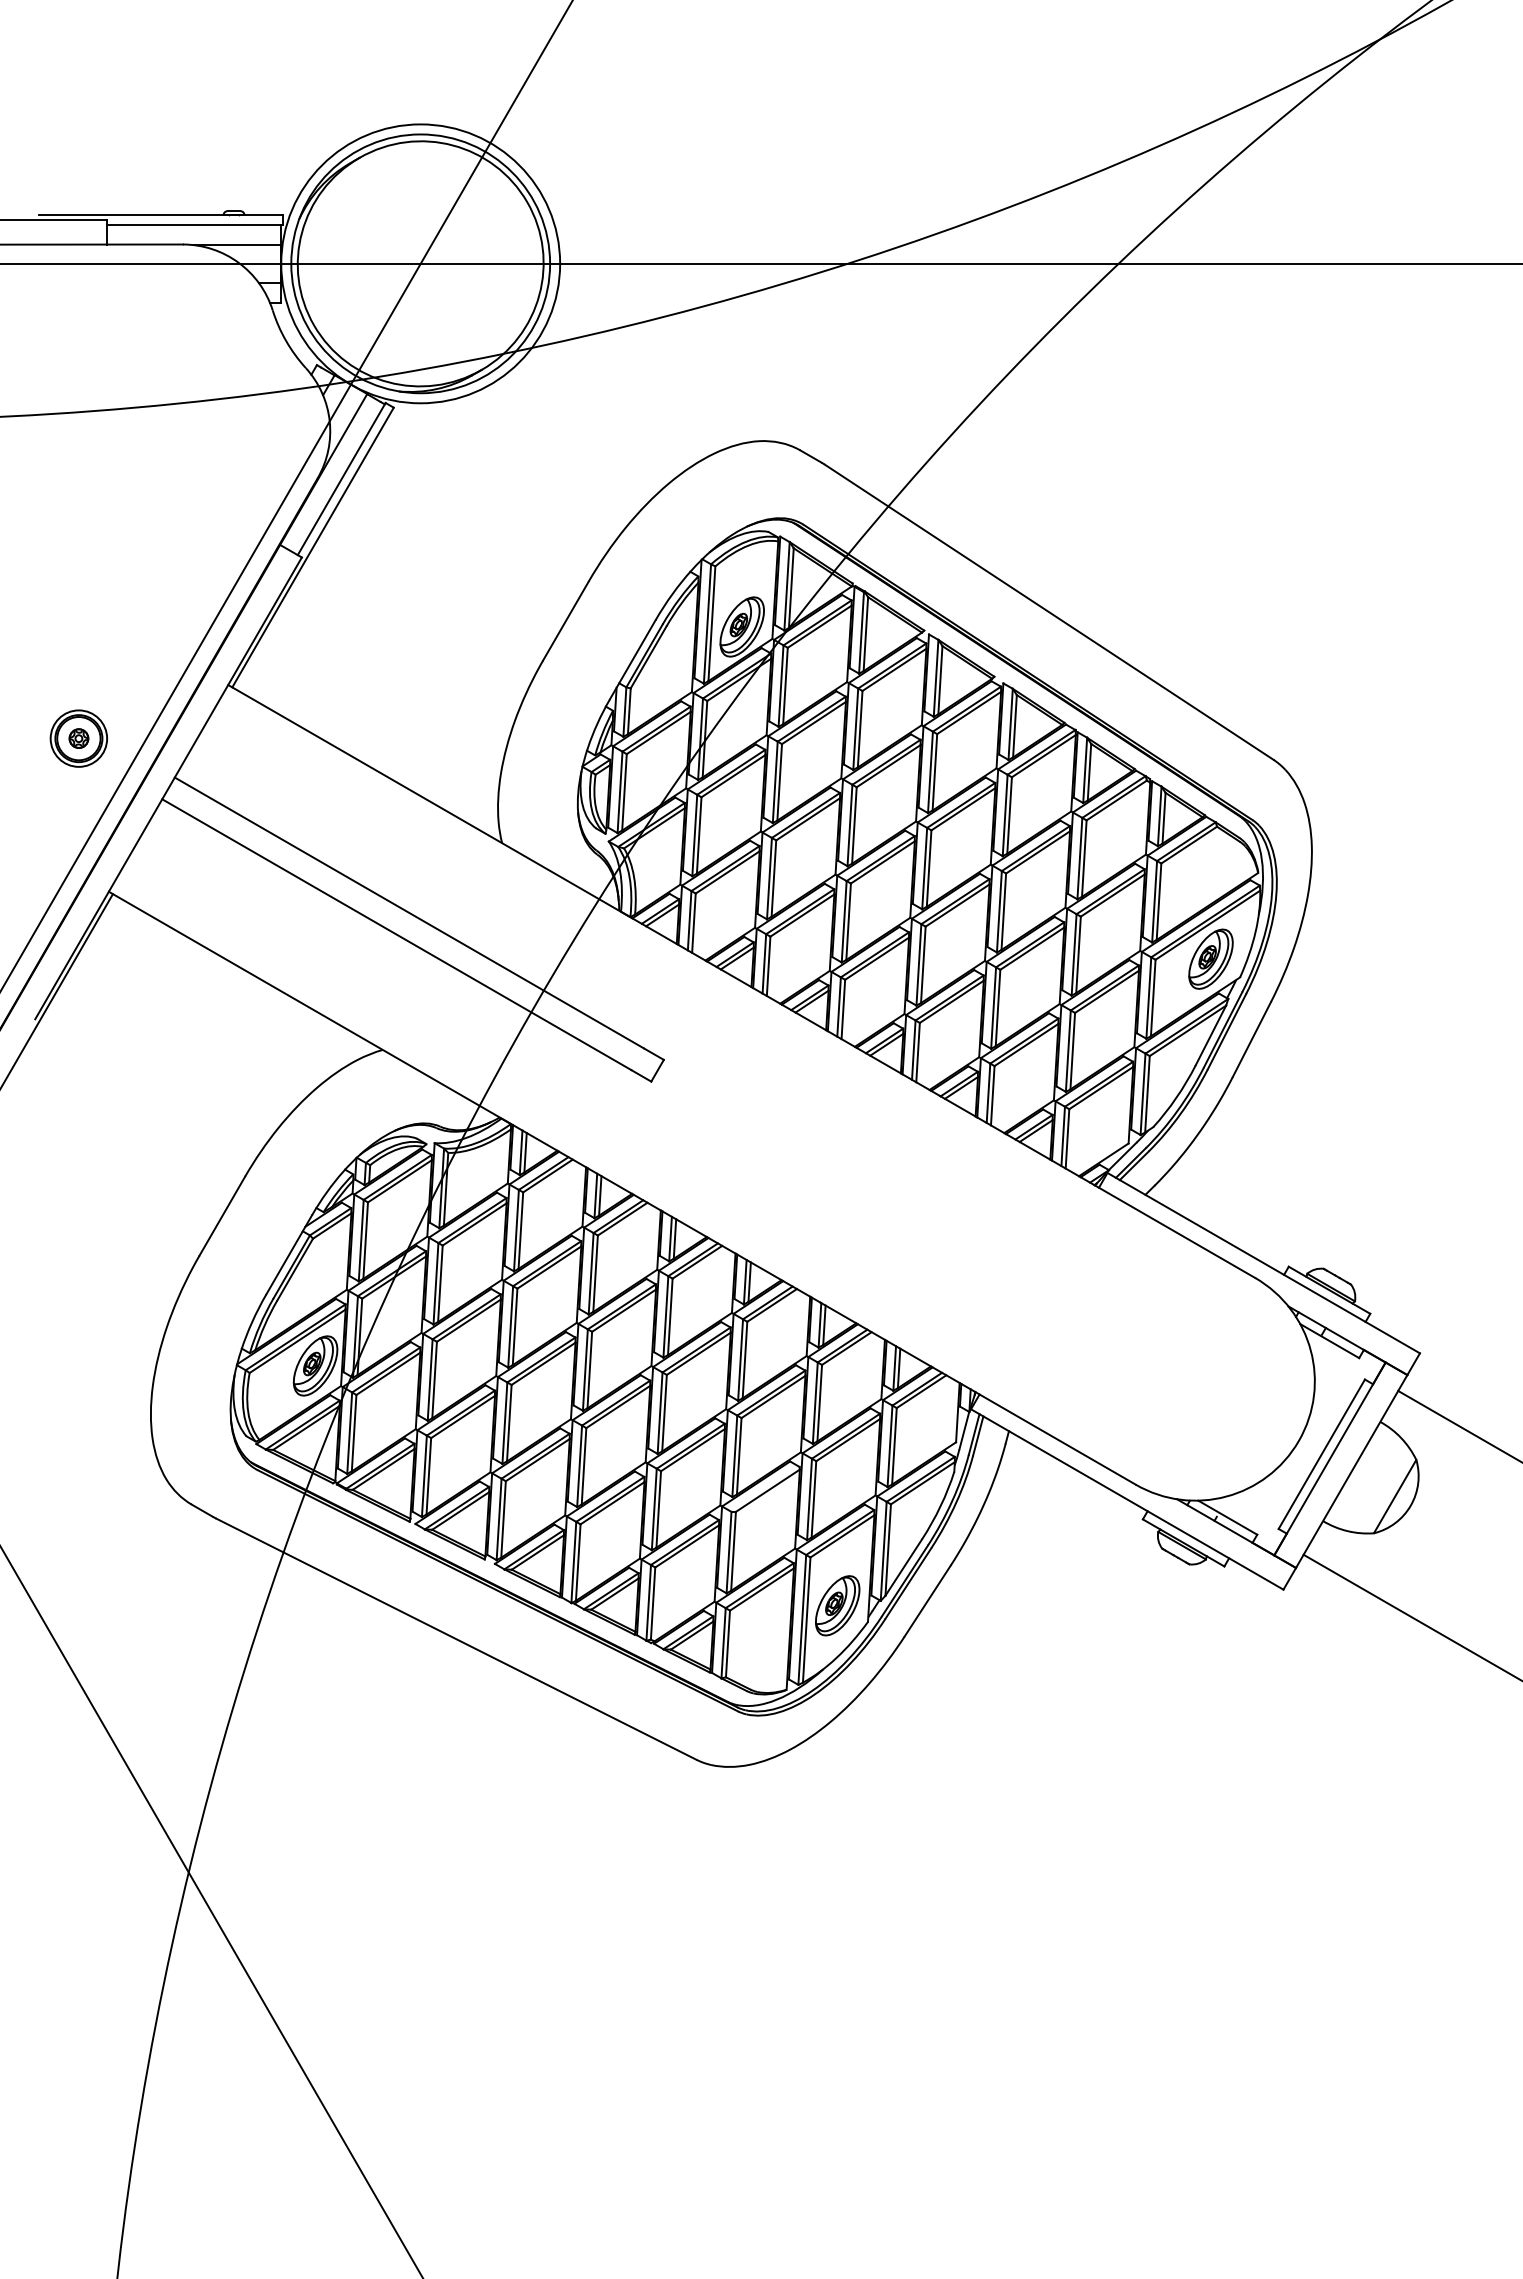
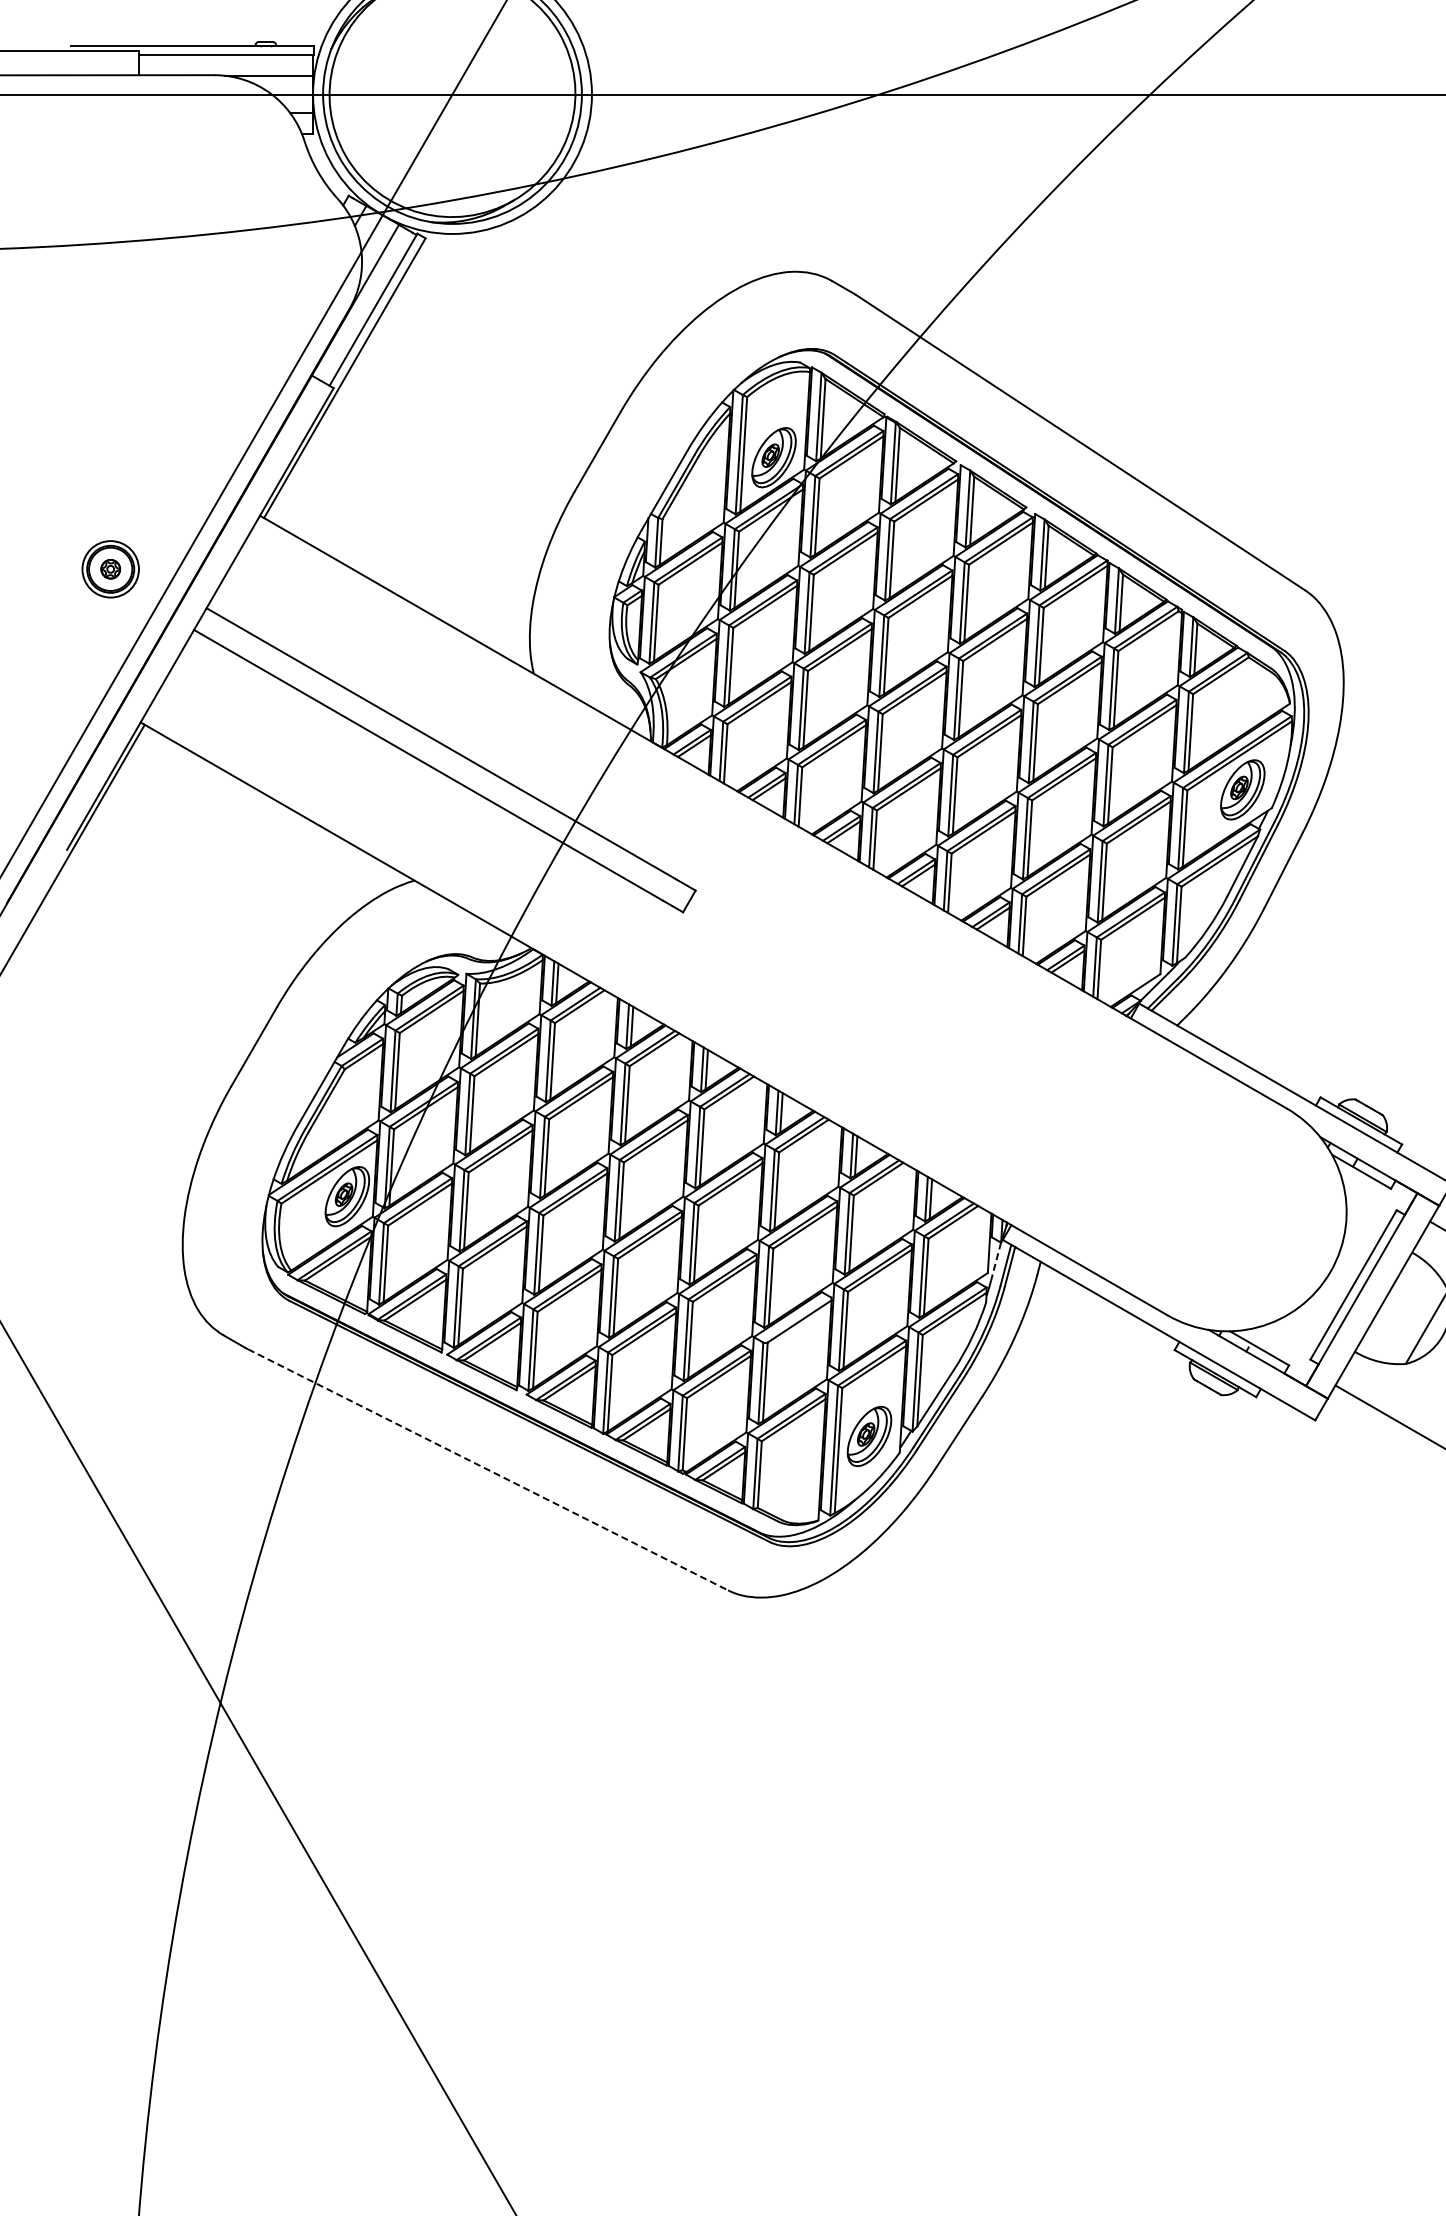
line: (964, 1431) -> (996, 1262), solid -> dashed
line: (456, 1639) -> (488, 1470), solid -> dashed

